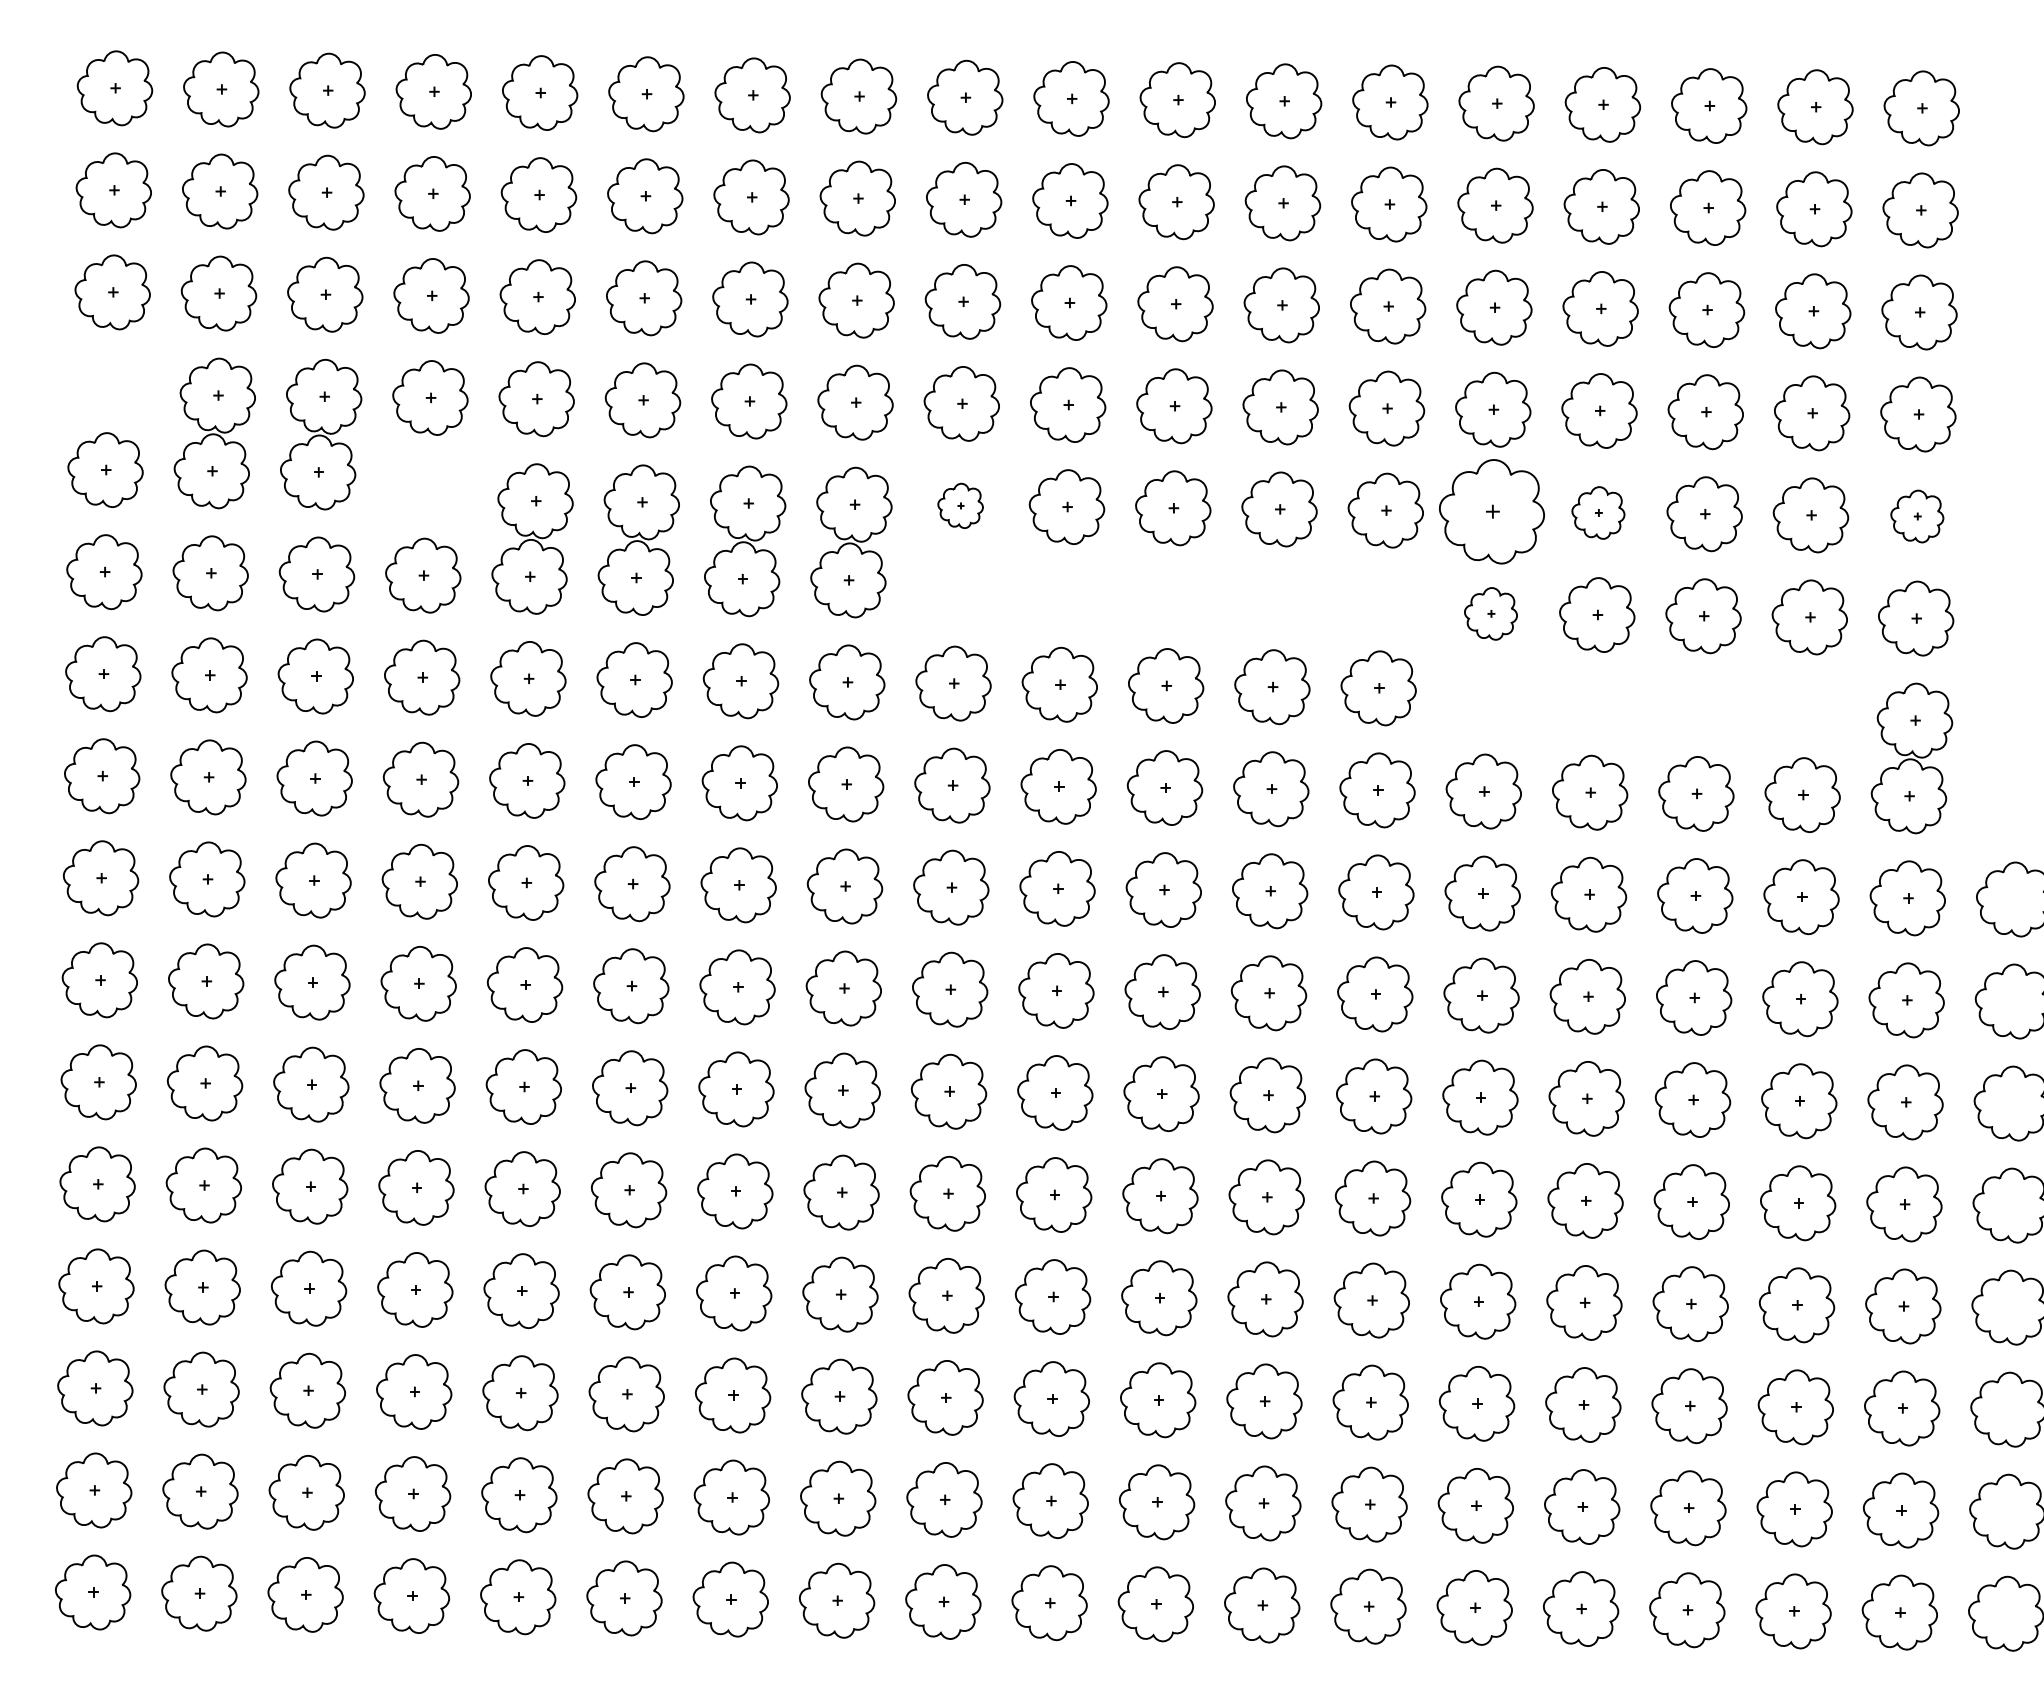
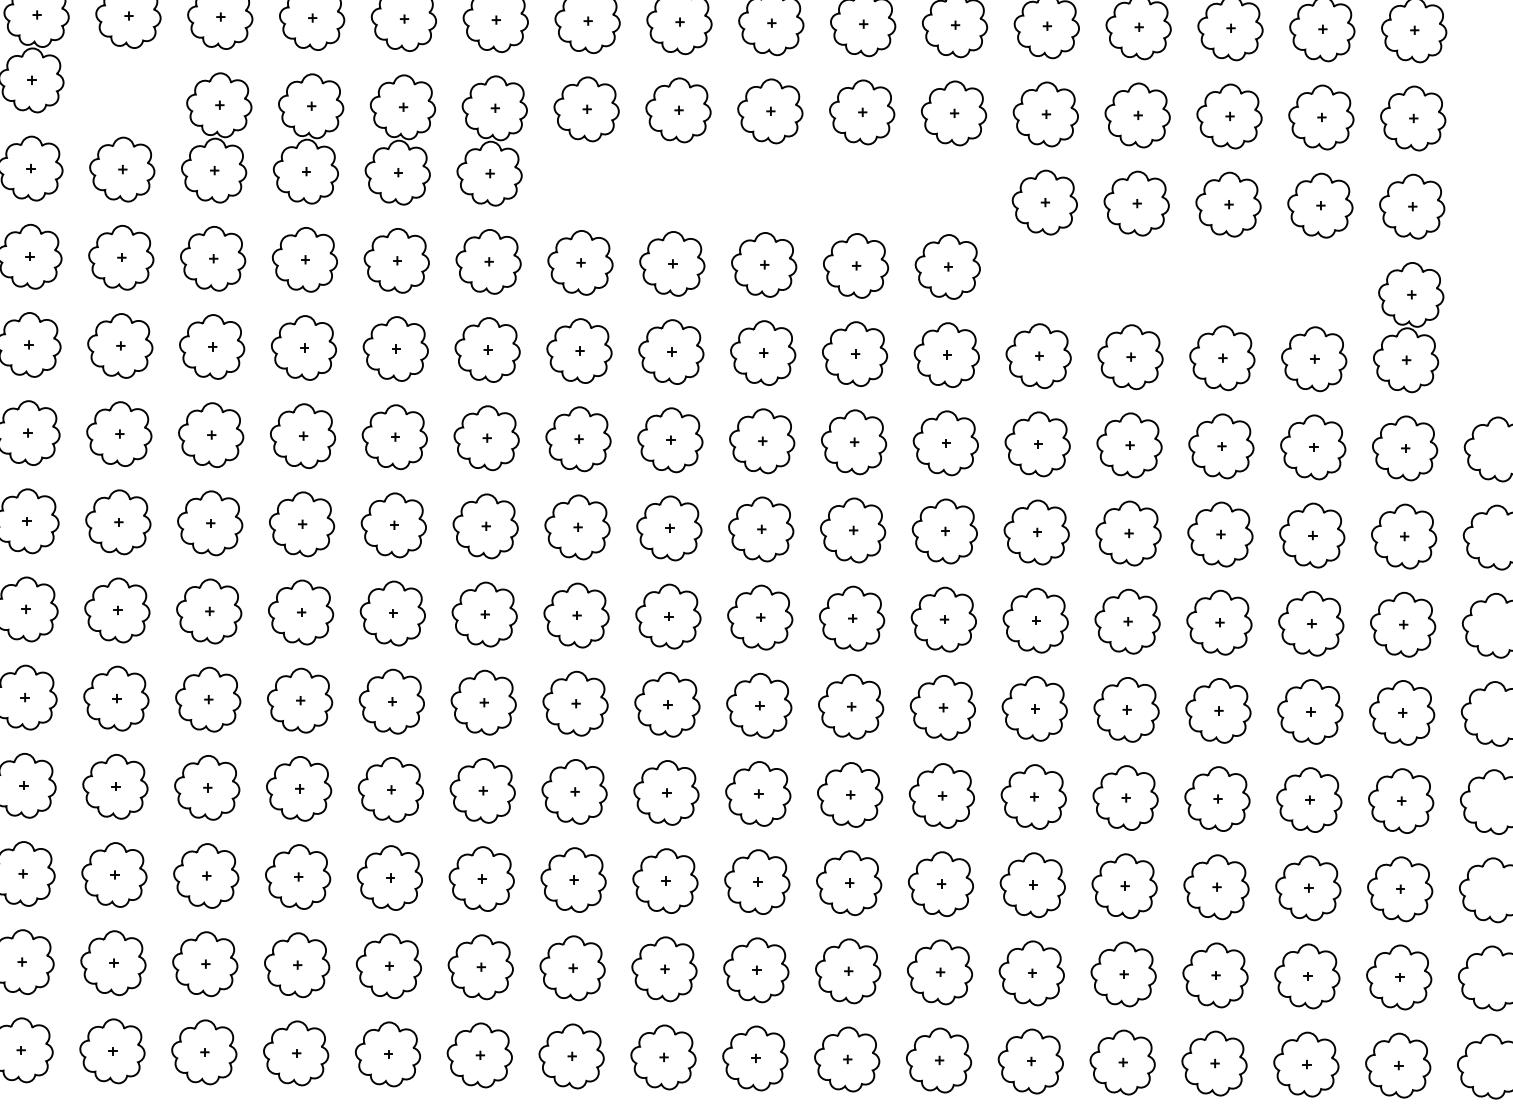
part: (960, 505) -> (586, 108), size x1.67
part: (1492, 511) -> (1046, 114), size x0.71
part: (1598, 512) -> (1137, 115), size x1.43
part: (1917, 516) -> (1413, 118), size x1.43
part: (1490, 613) -> (1044, 202), size x1.43

